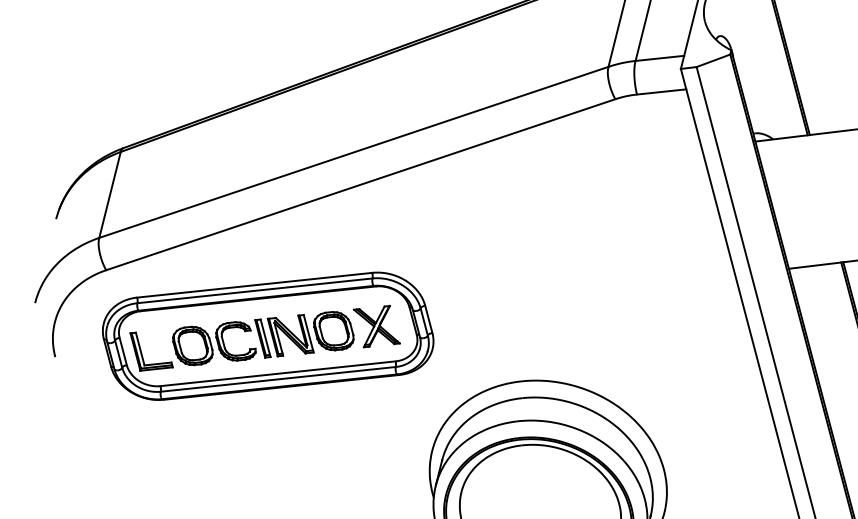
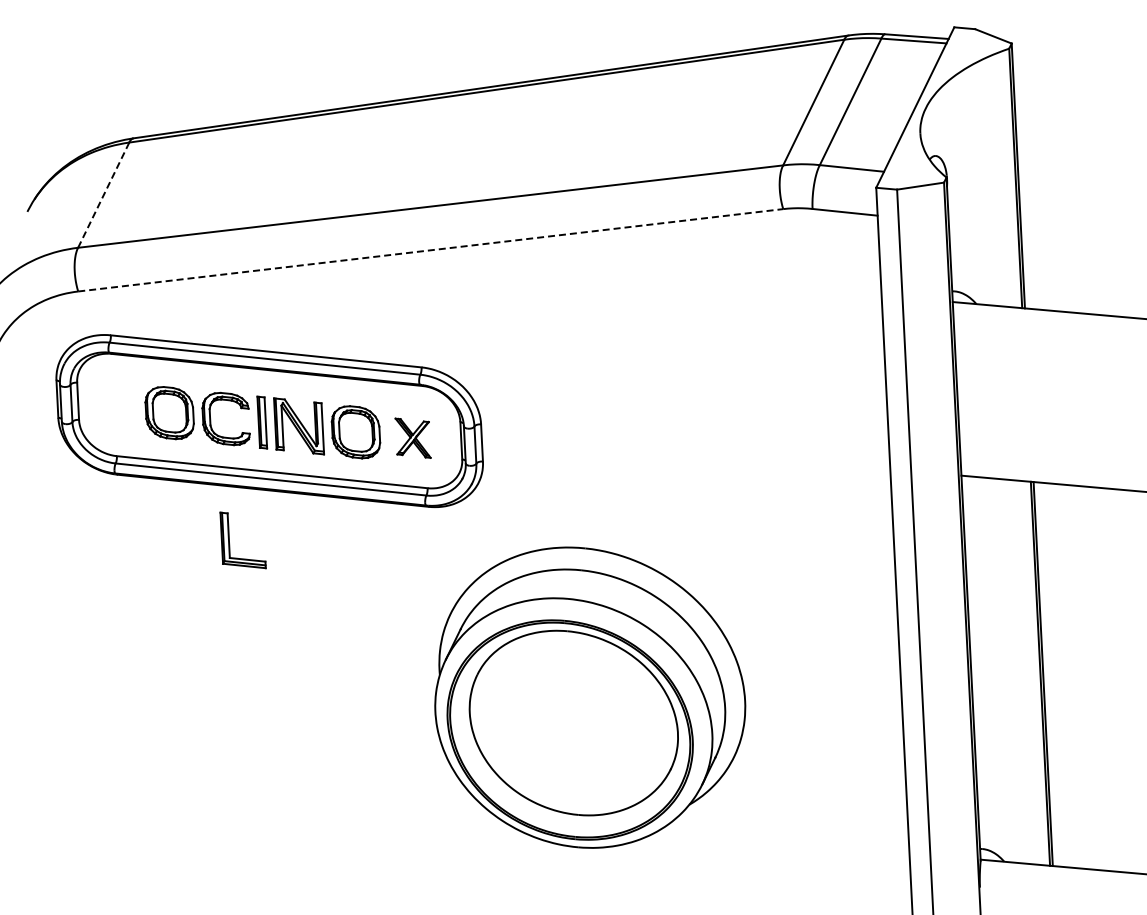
line: (360, 184) -> (430, 250), solid -> dashed
line: (109, 195) -> (103, 195), solid -> dashed
part: (377, 326) -> (413, 438), size x0.7
part: (142, 355) -> (230, 544), moved

